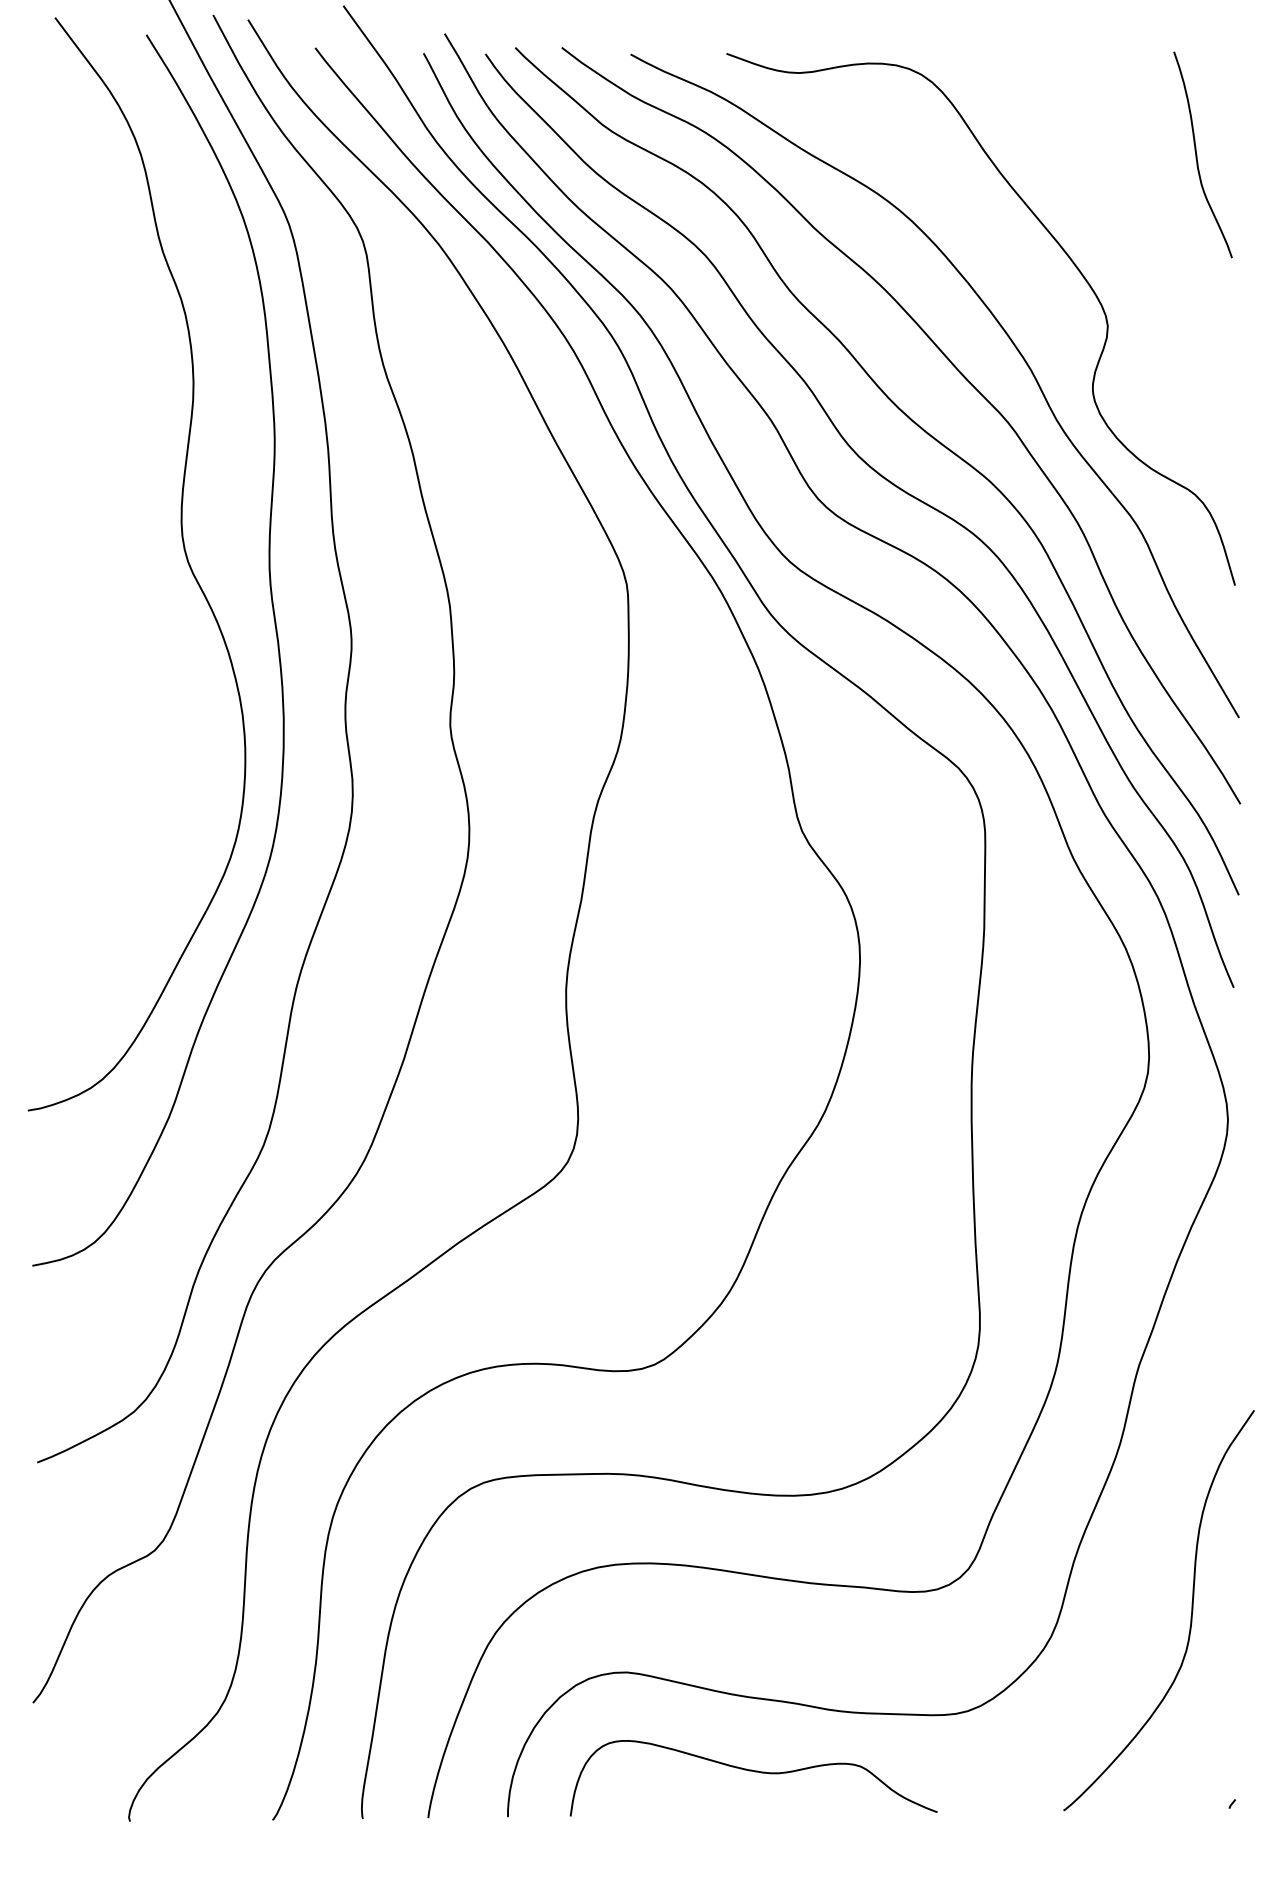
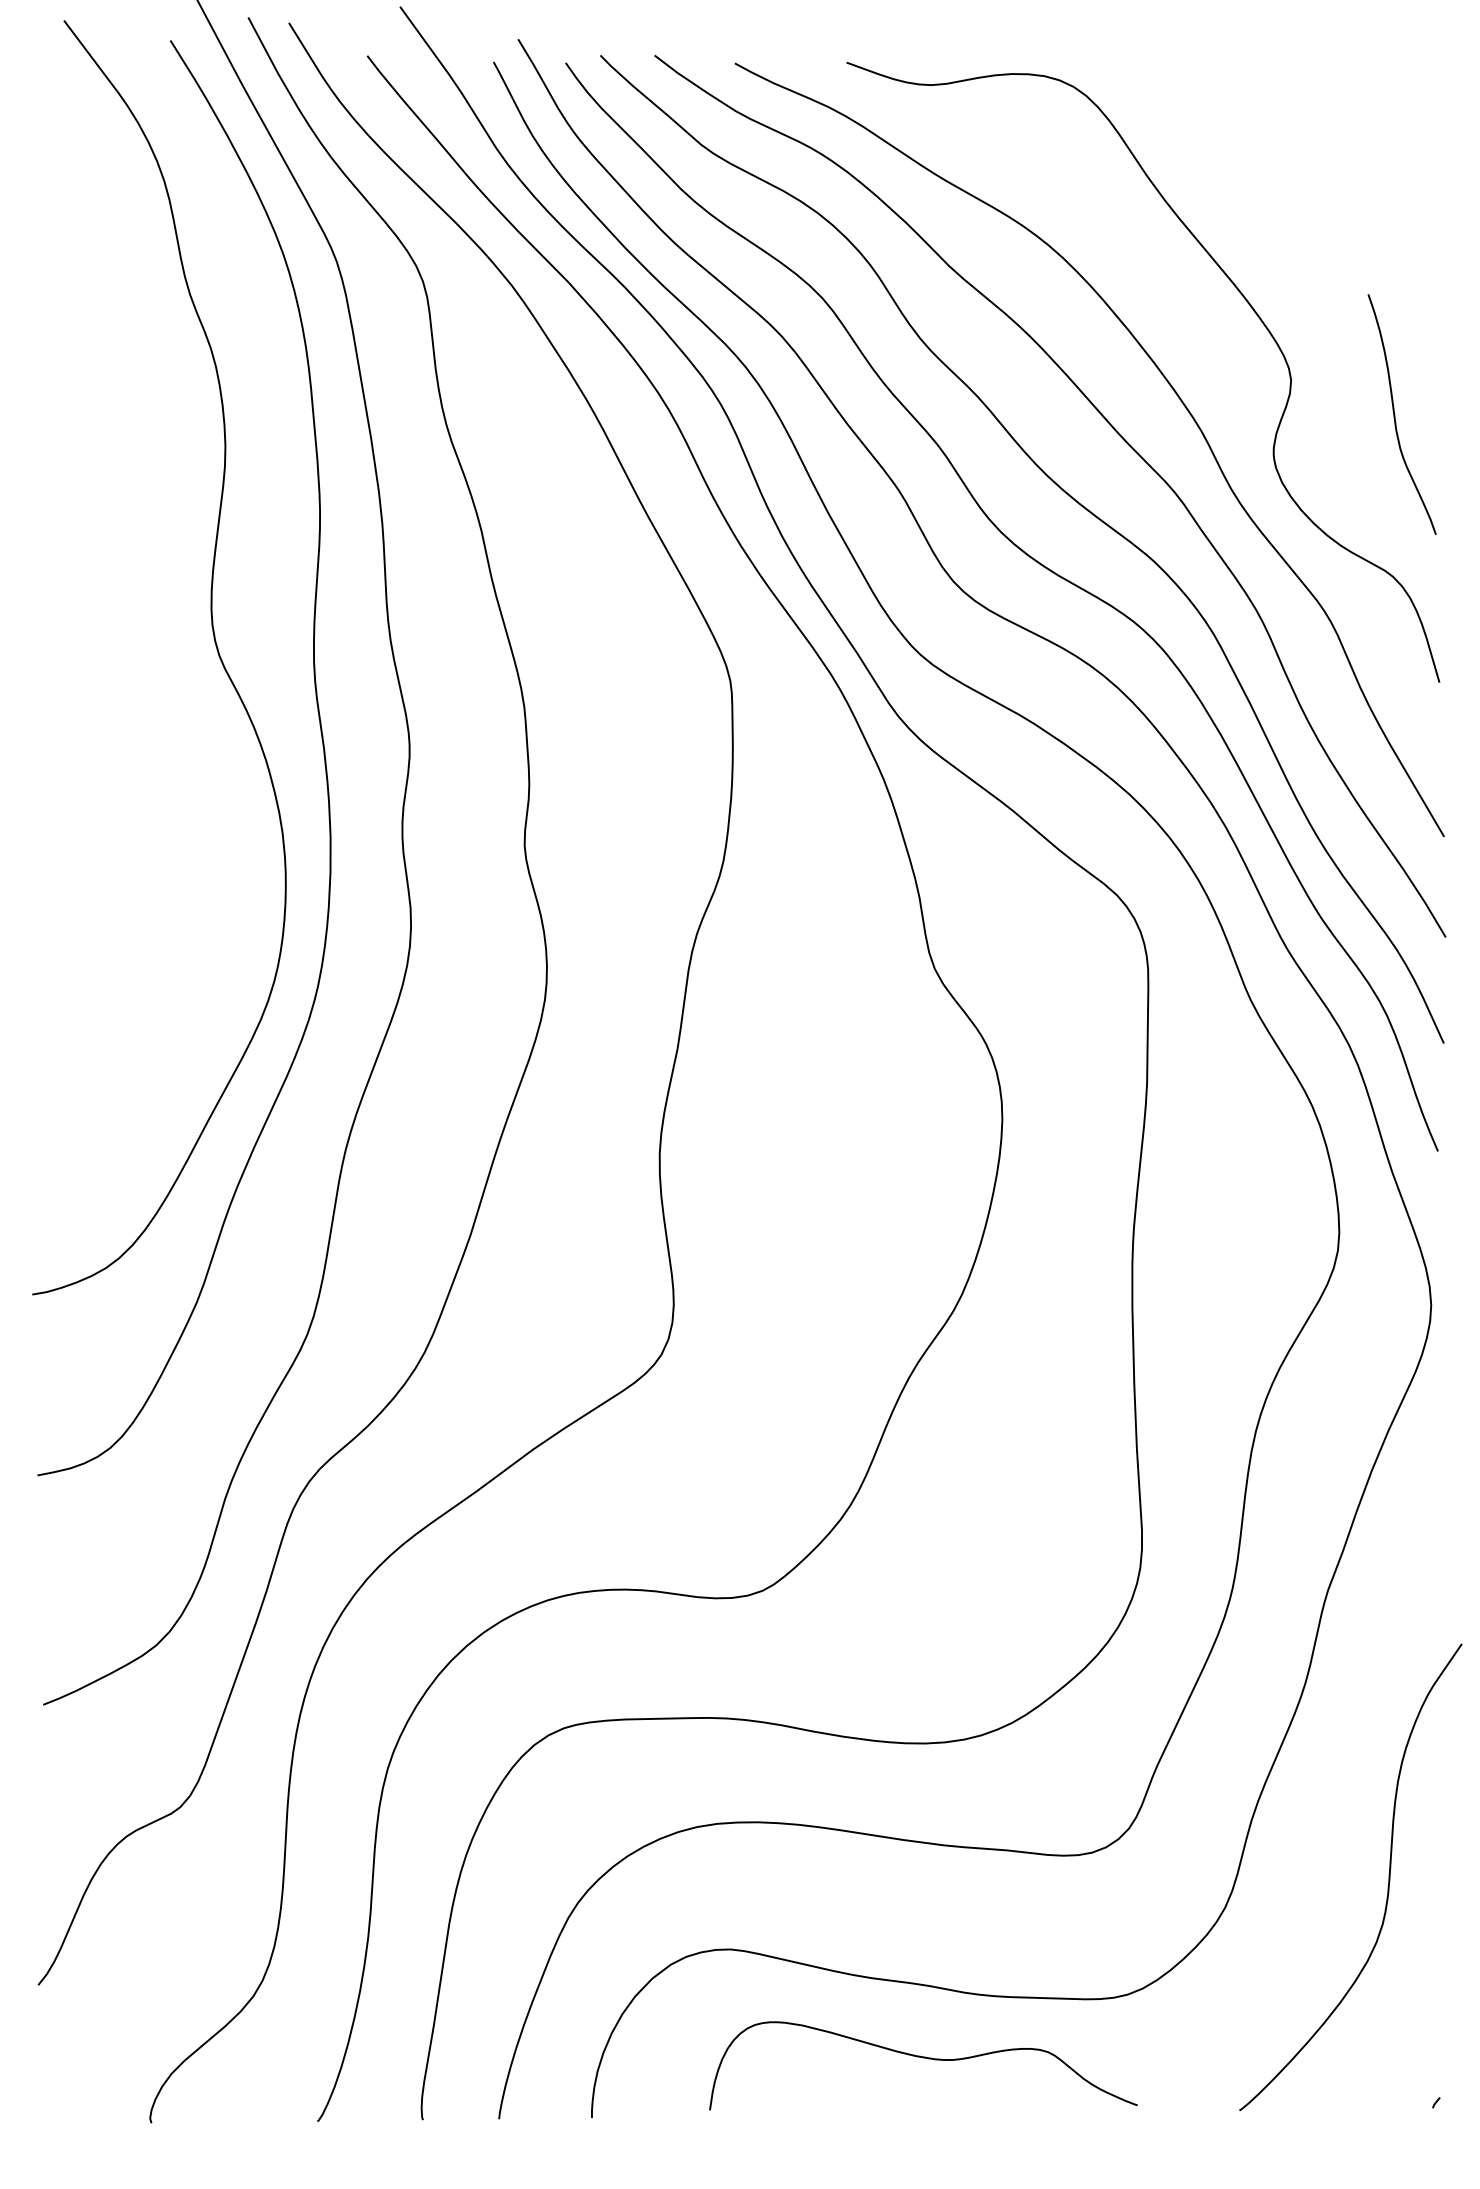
curve: (1197, 154) -> (1395, 414), moved
curve: (753, 1772) -> (923, 2058), moved

